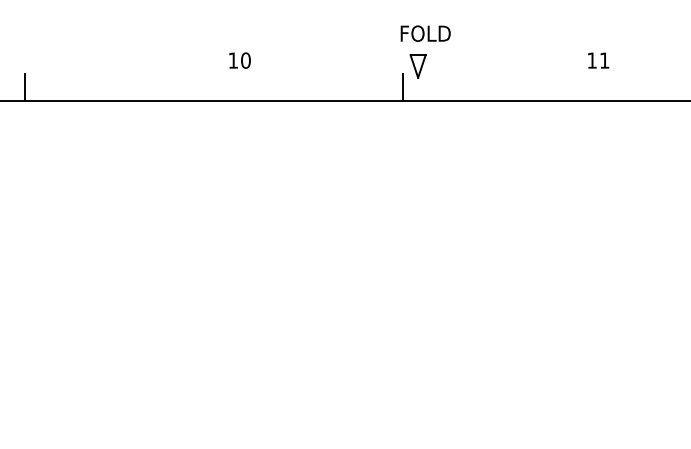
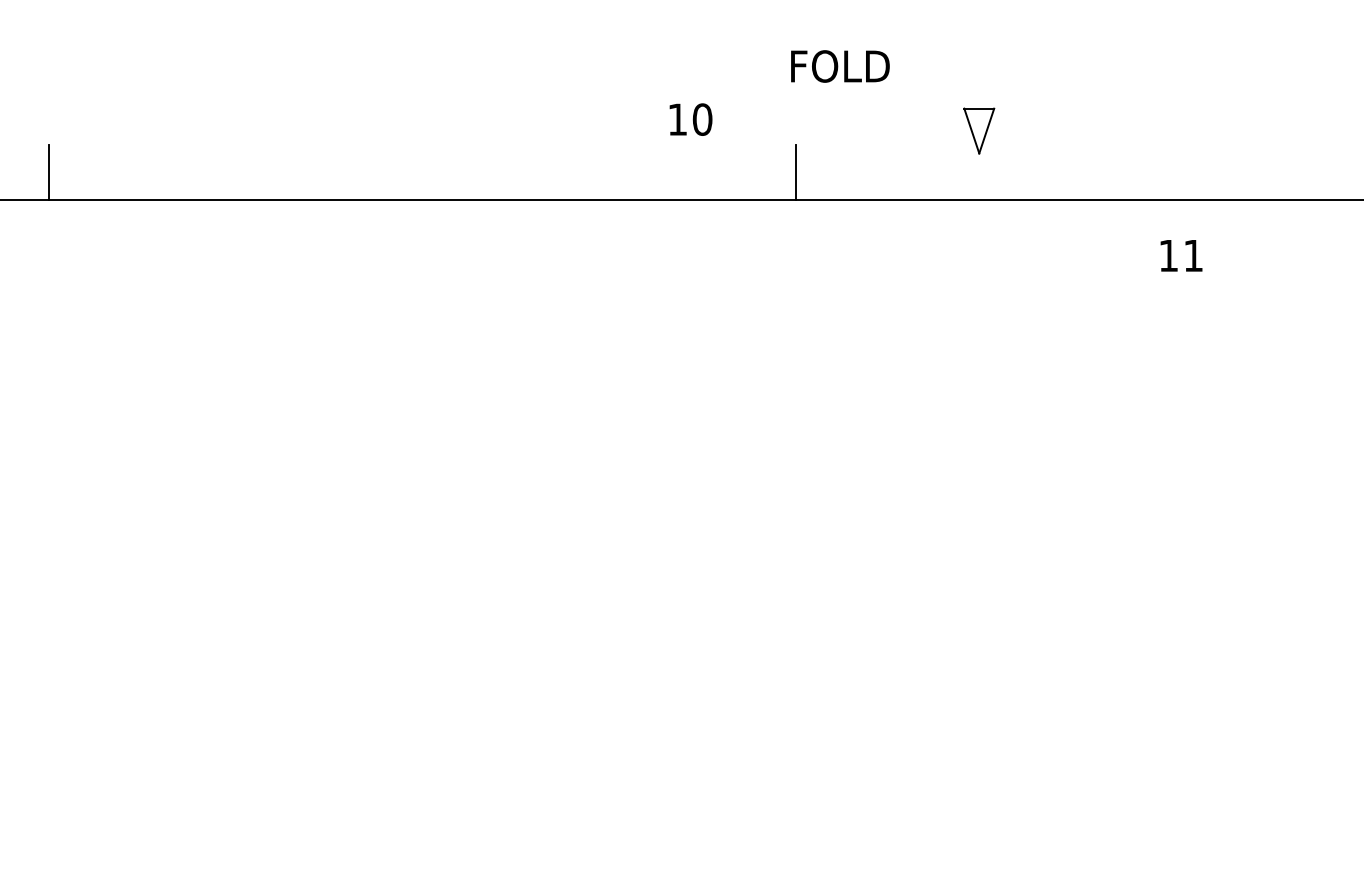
text: (239, 60) -> (689, 119), moved
text: (598, 60) -> (1181, 255), moved
part: (417, 66) -> (978, 131), moved

